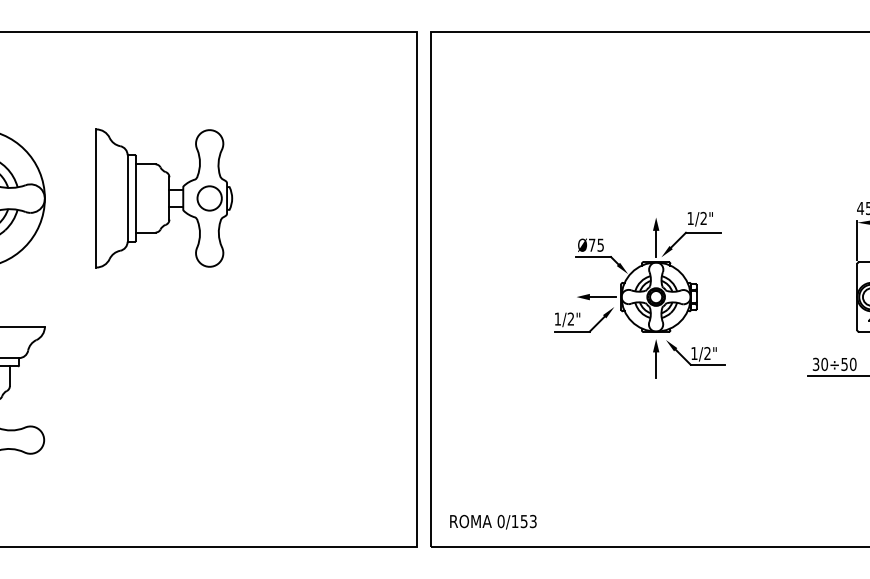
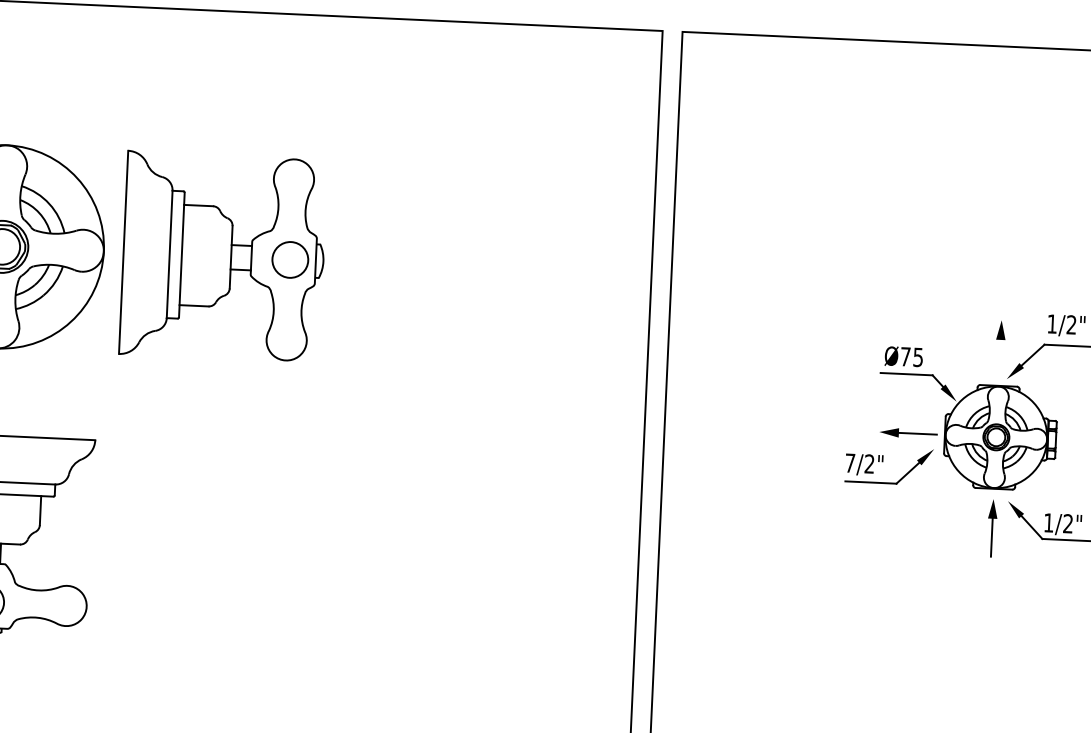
part: (164, 198) -> (223, 256), moved
line: (656, 243) -> (1000, 358), removed
text: (557, 318) -> (849, 462), 1/2" -> 7/2"

